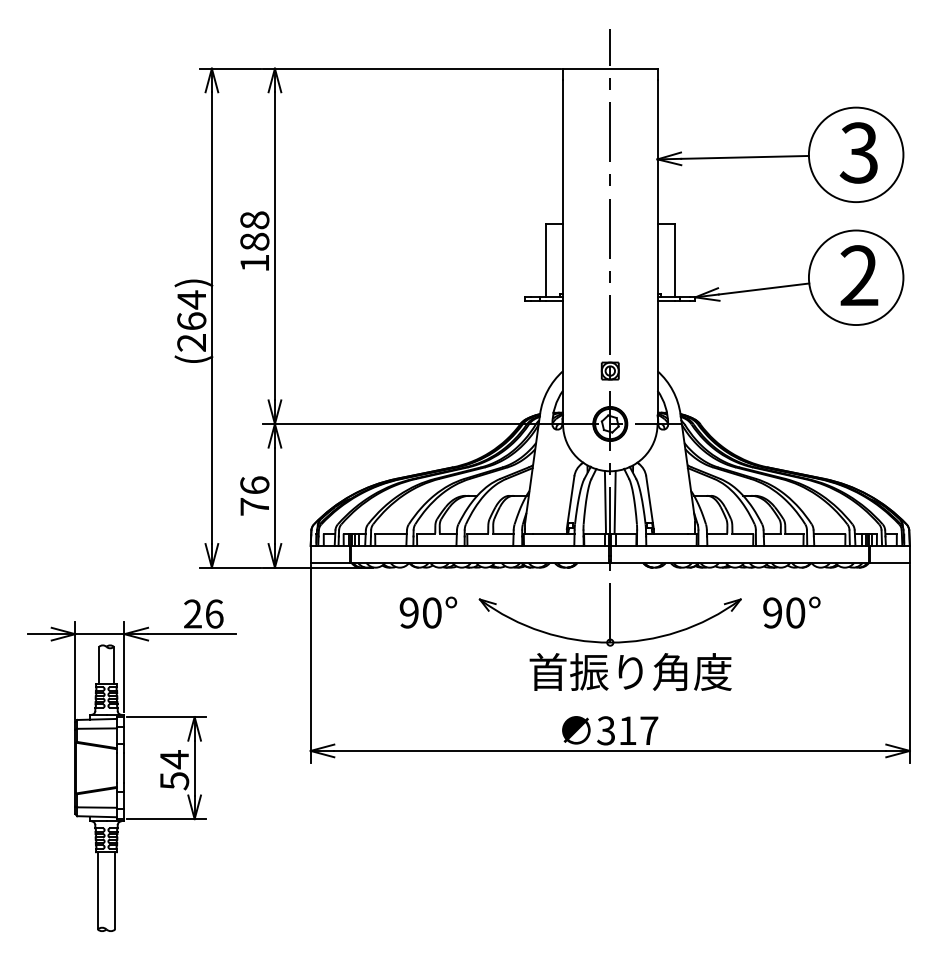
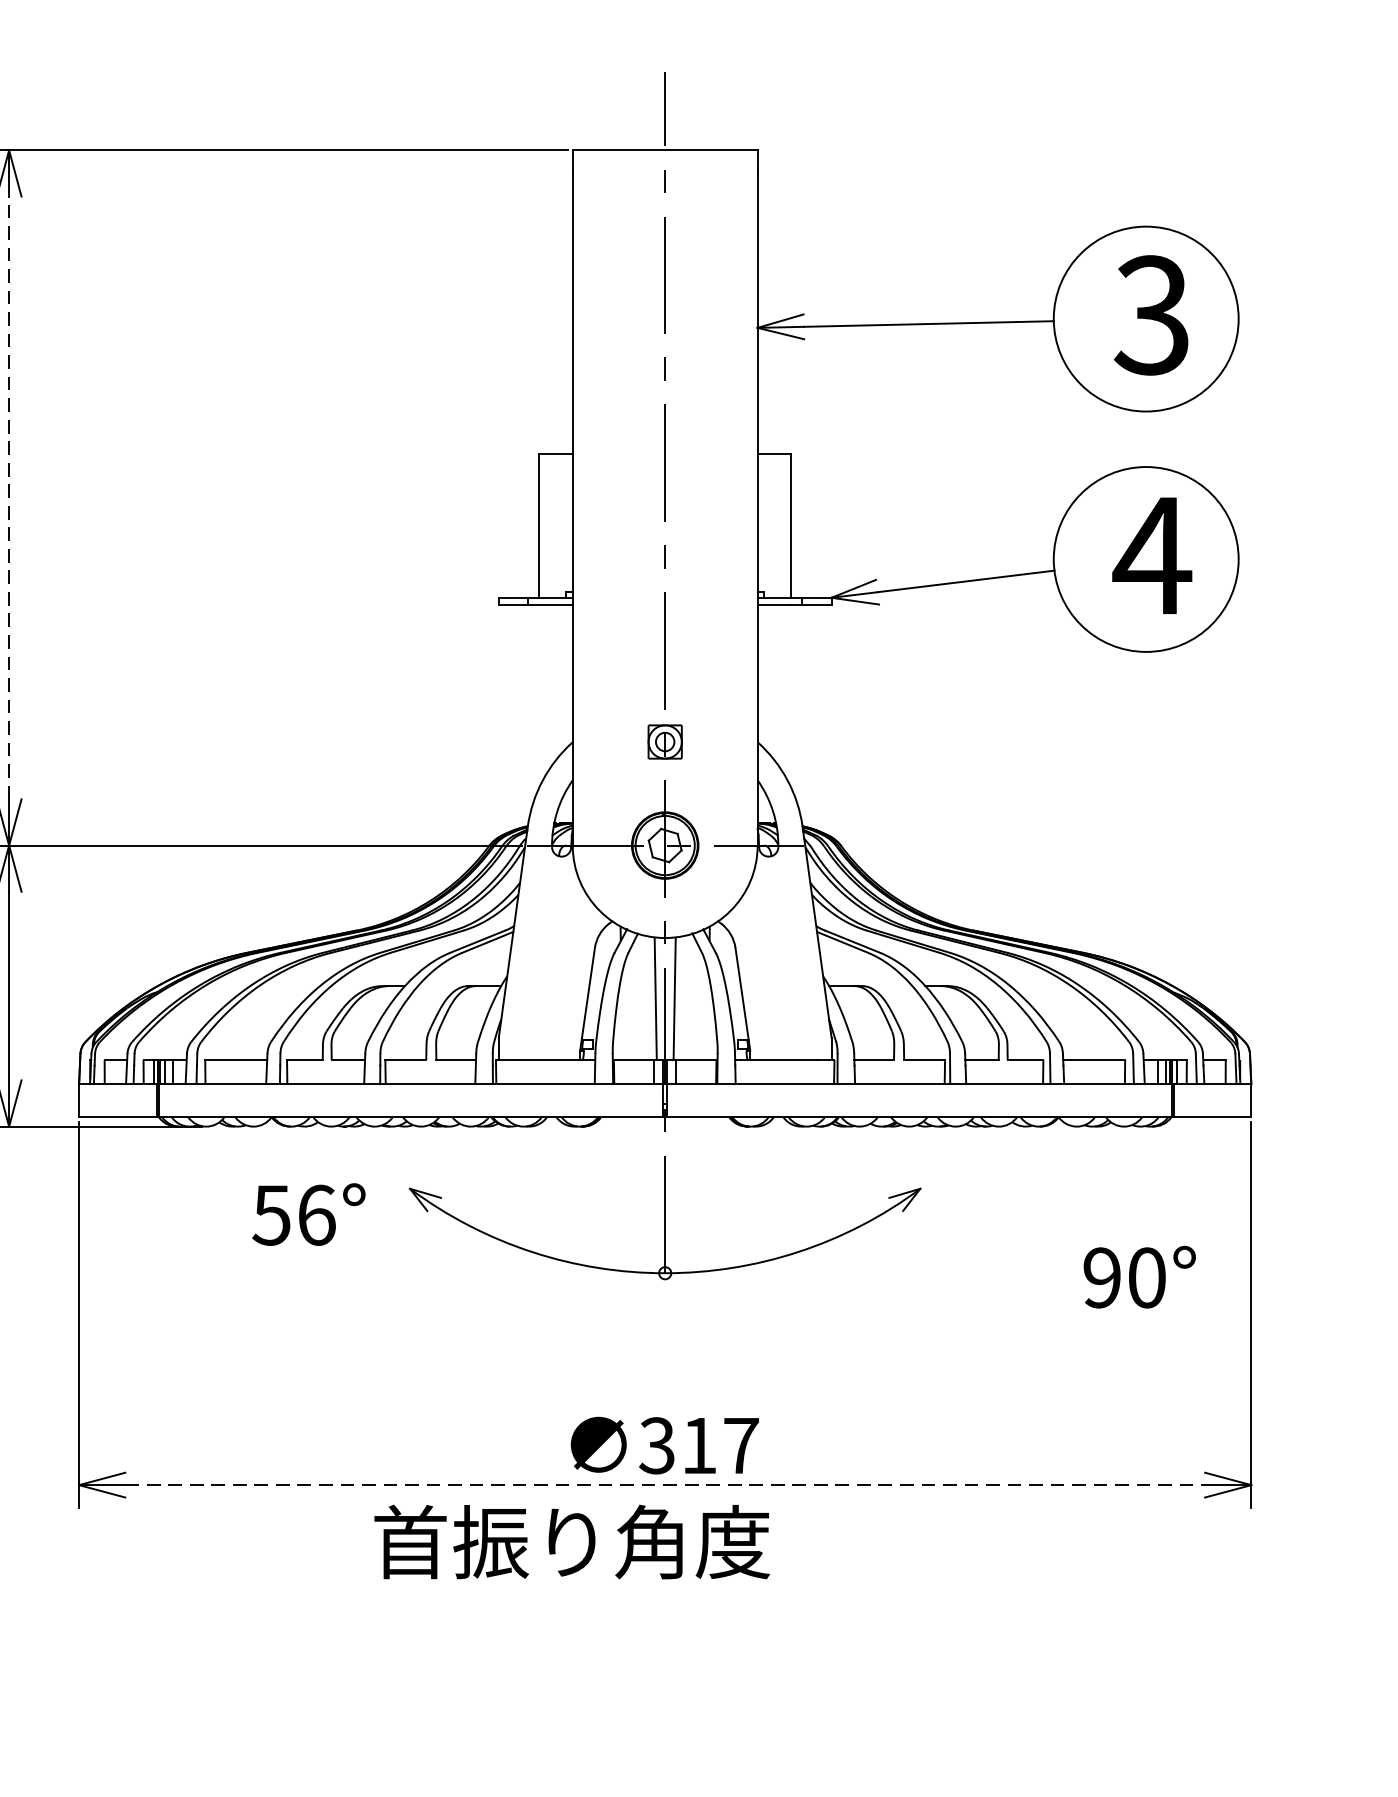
line: (274, 245) -> (8, 496), solid -> dashed
text: (858, 275) -> (1150, 555), 2 -> 4
text: (420, 612) -> (293, 1214), 90° -> 56°
text: (791, 612) -> (1139, 1276), moved
text: (630, 671) -> (571, 1541), moved
line: (610, 750) -> (665, 1484), solid -> dashed

